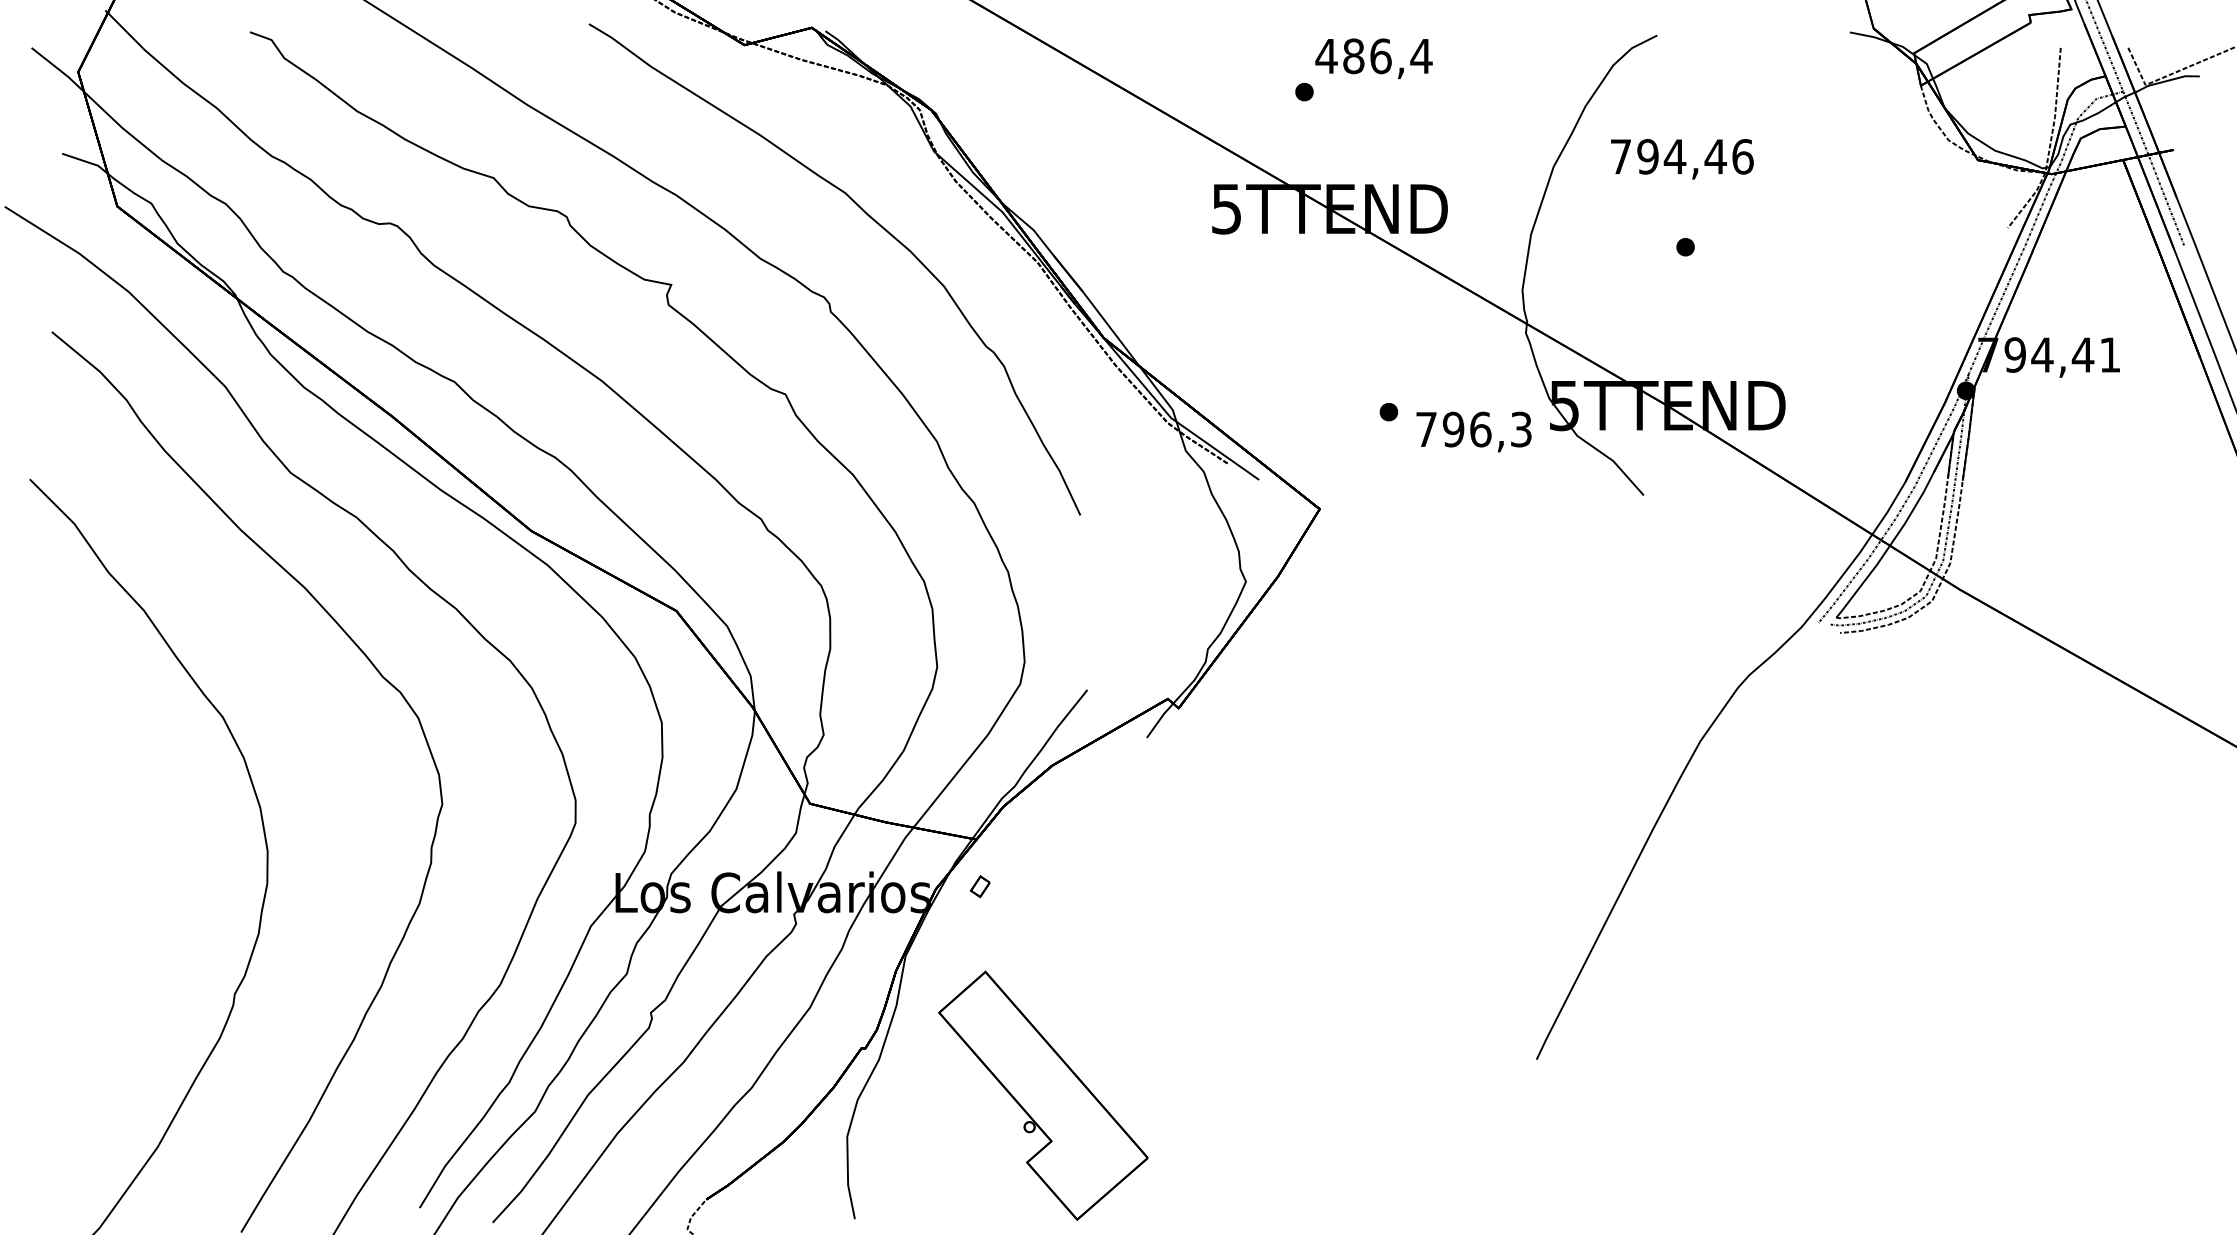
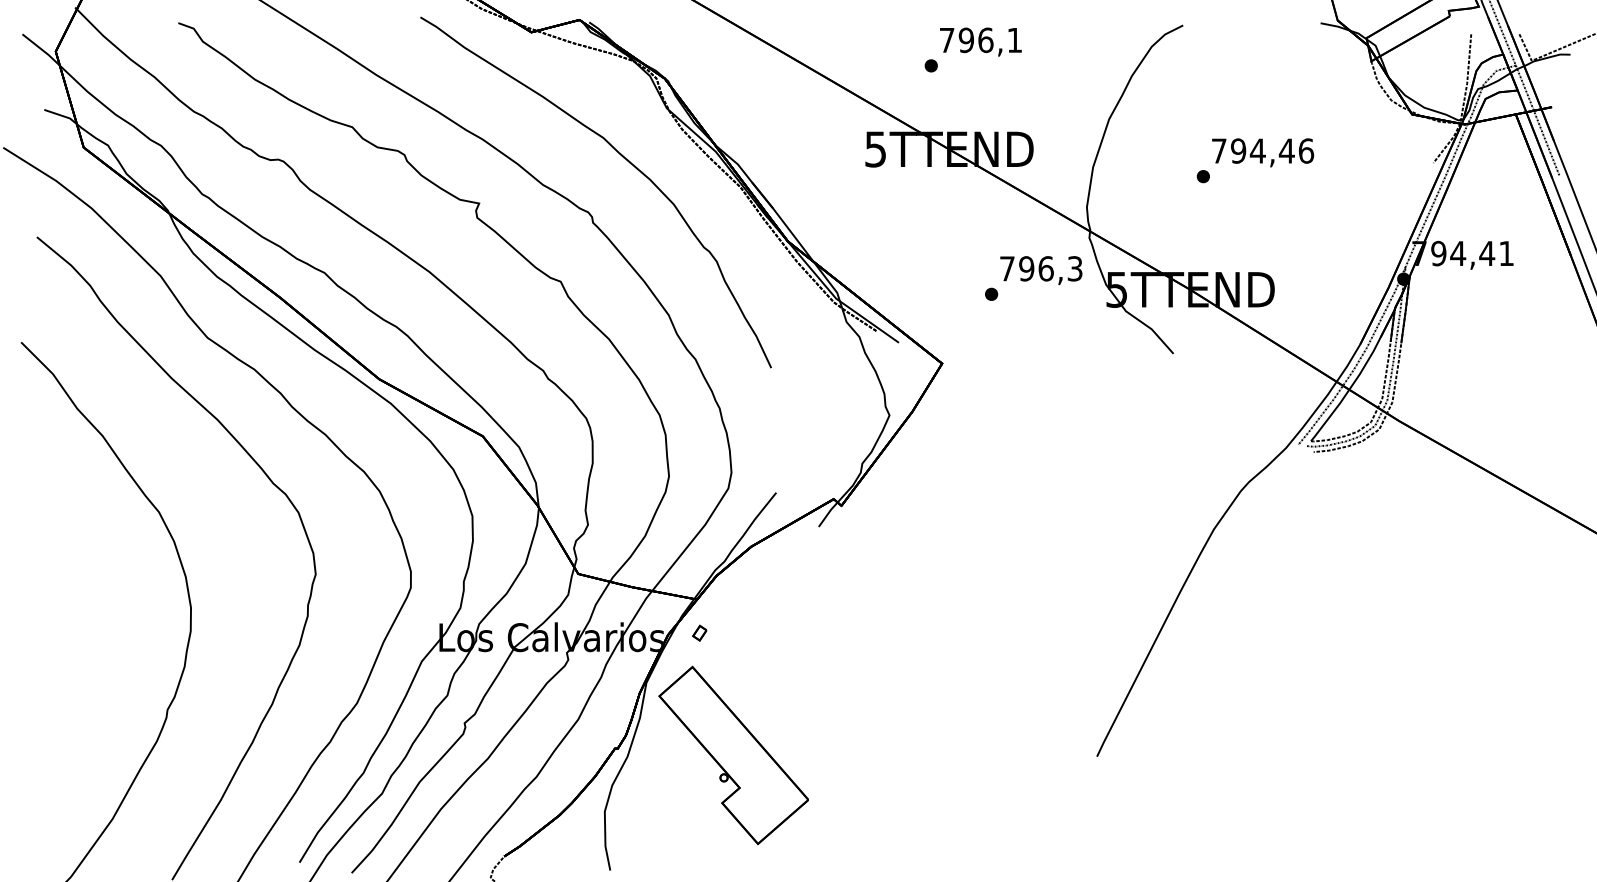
text: (1373, 56) -> (980, 40), 486,4 -> 796,1
text: (1682, 158) -> (1263, 152), moved
text: (1474, 431) -> (1041, 270), moved
part: (1042, 1094) -> (733, 754), moved

